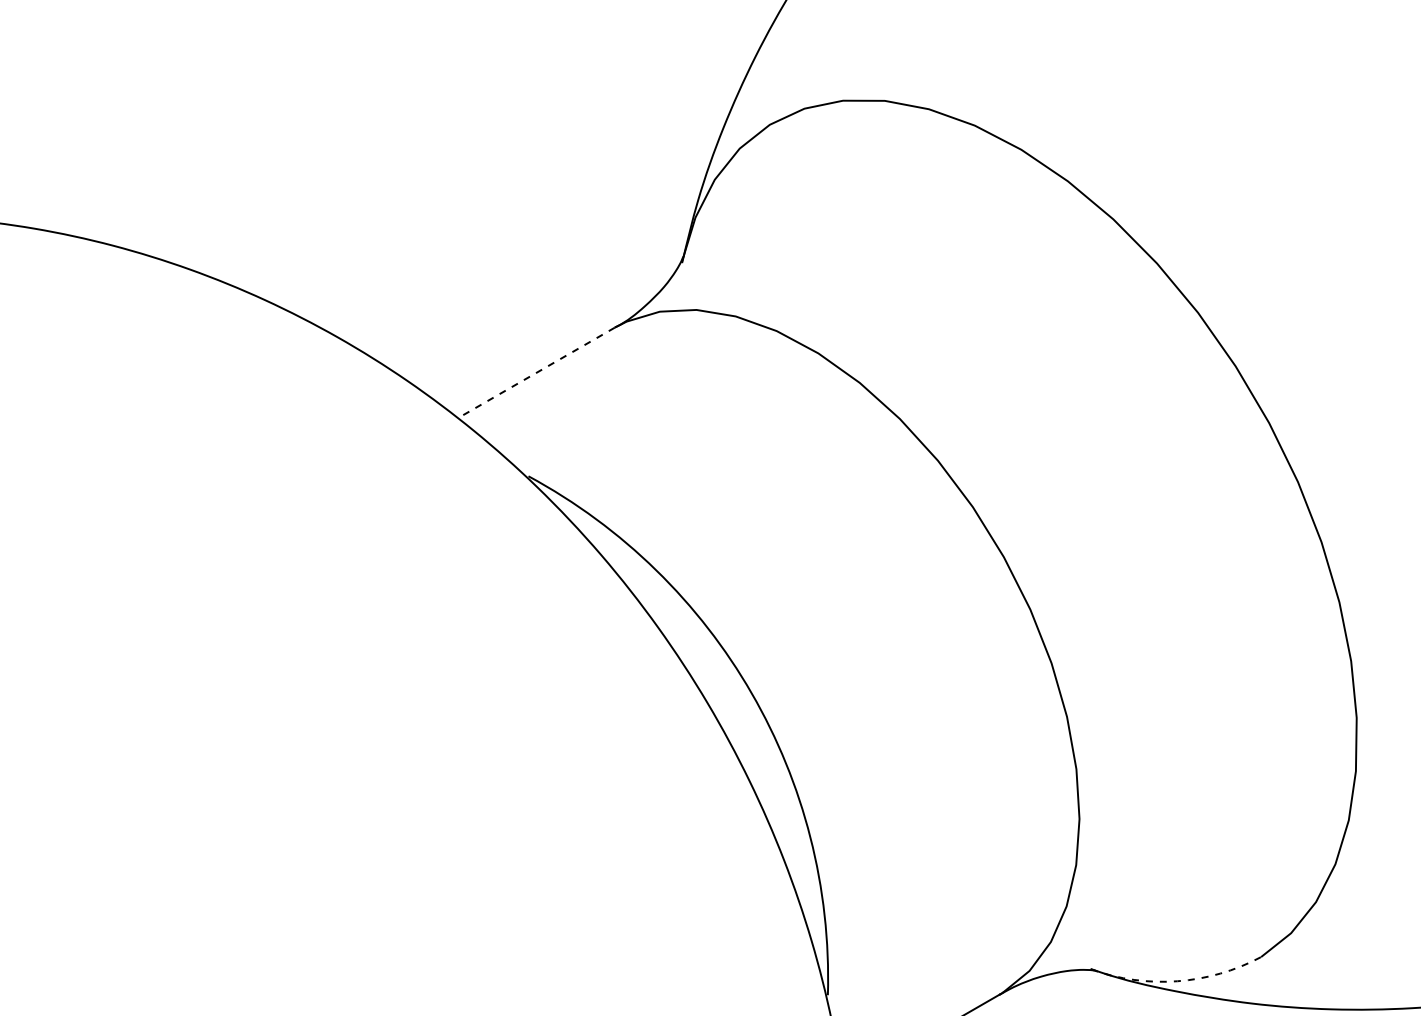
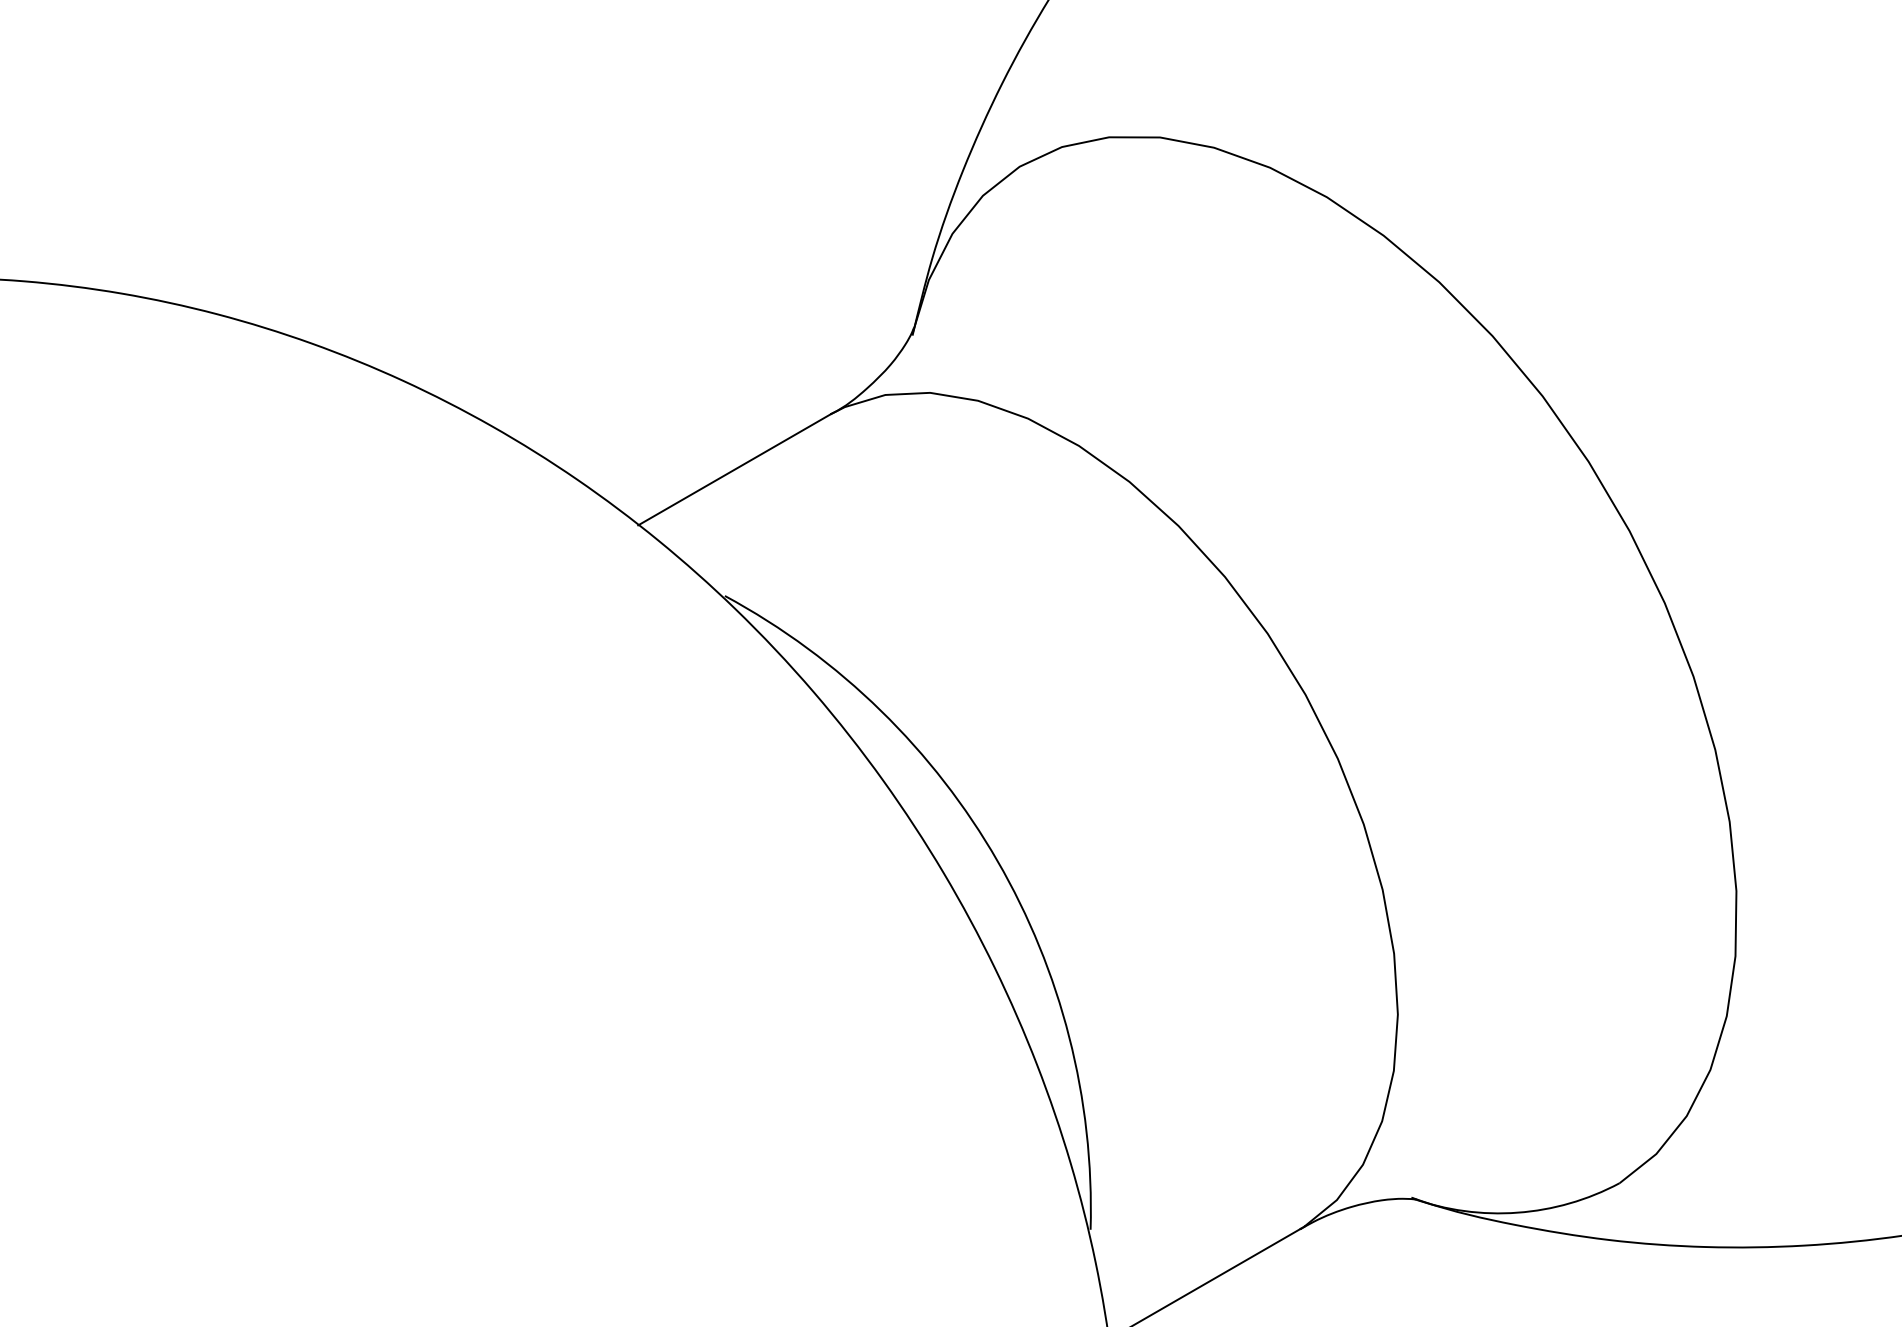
line: (536, 372) -> (734, 469), dashed -> solid
arc: (1177, 981) -> (1517, 1212), dashed -> solid

